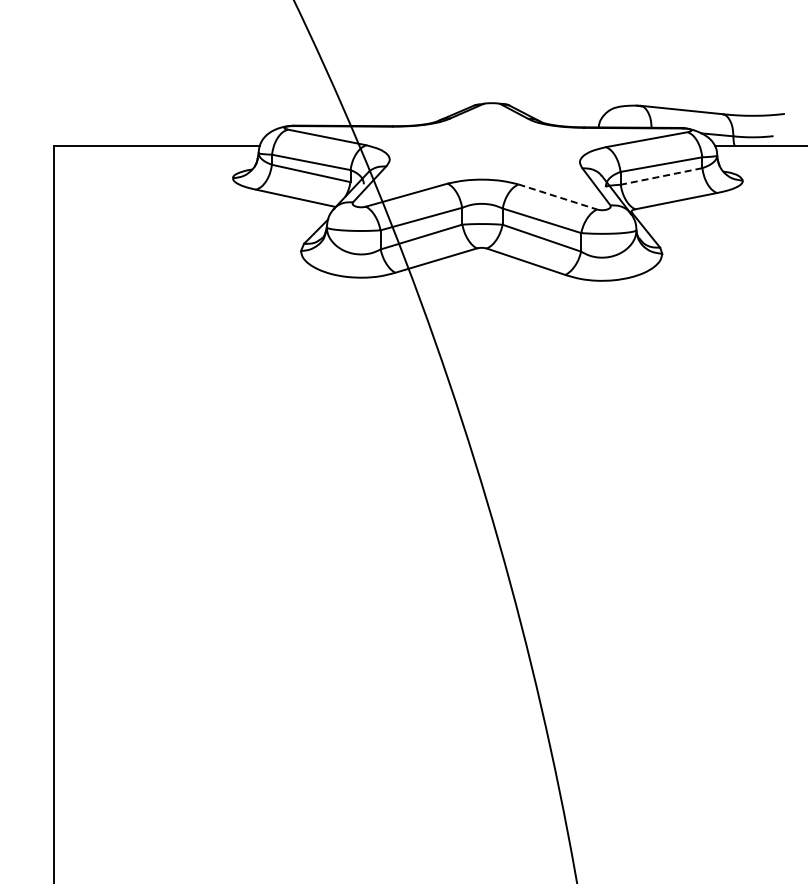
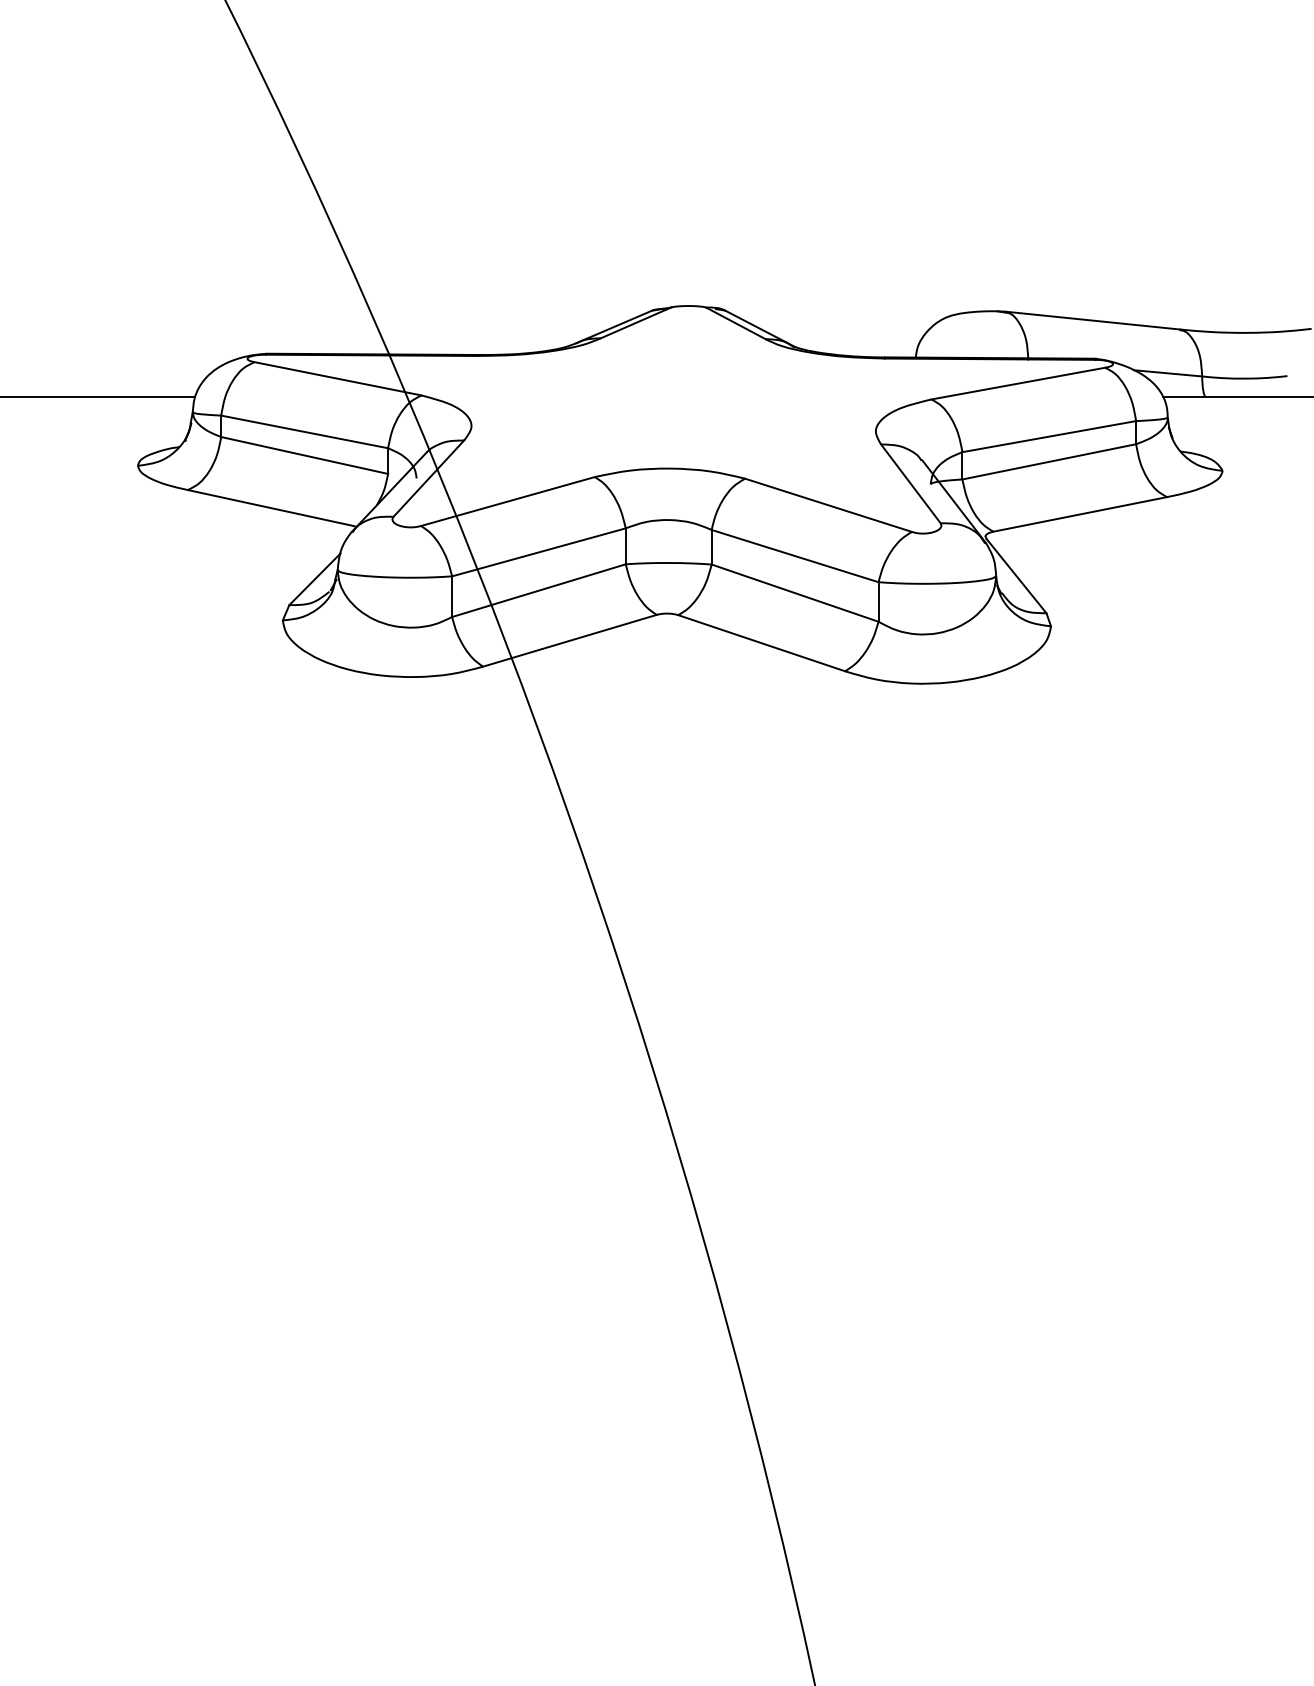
line: (661, 176) -> (1049, 461), dashed -> solid
line: (558, 197) -> (830, 506), dashed -> solid

